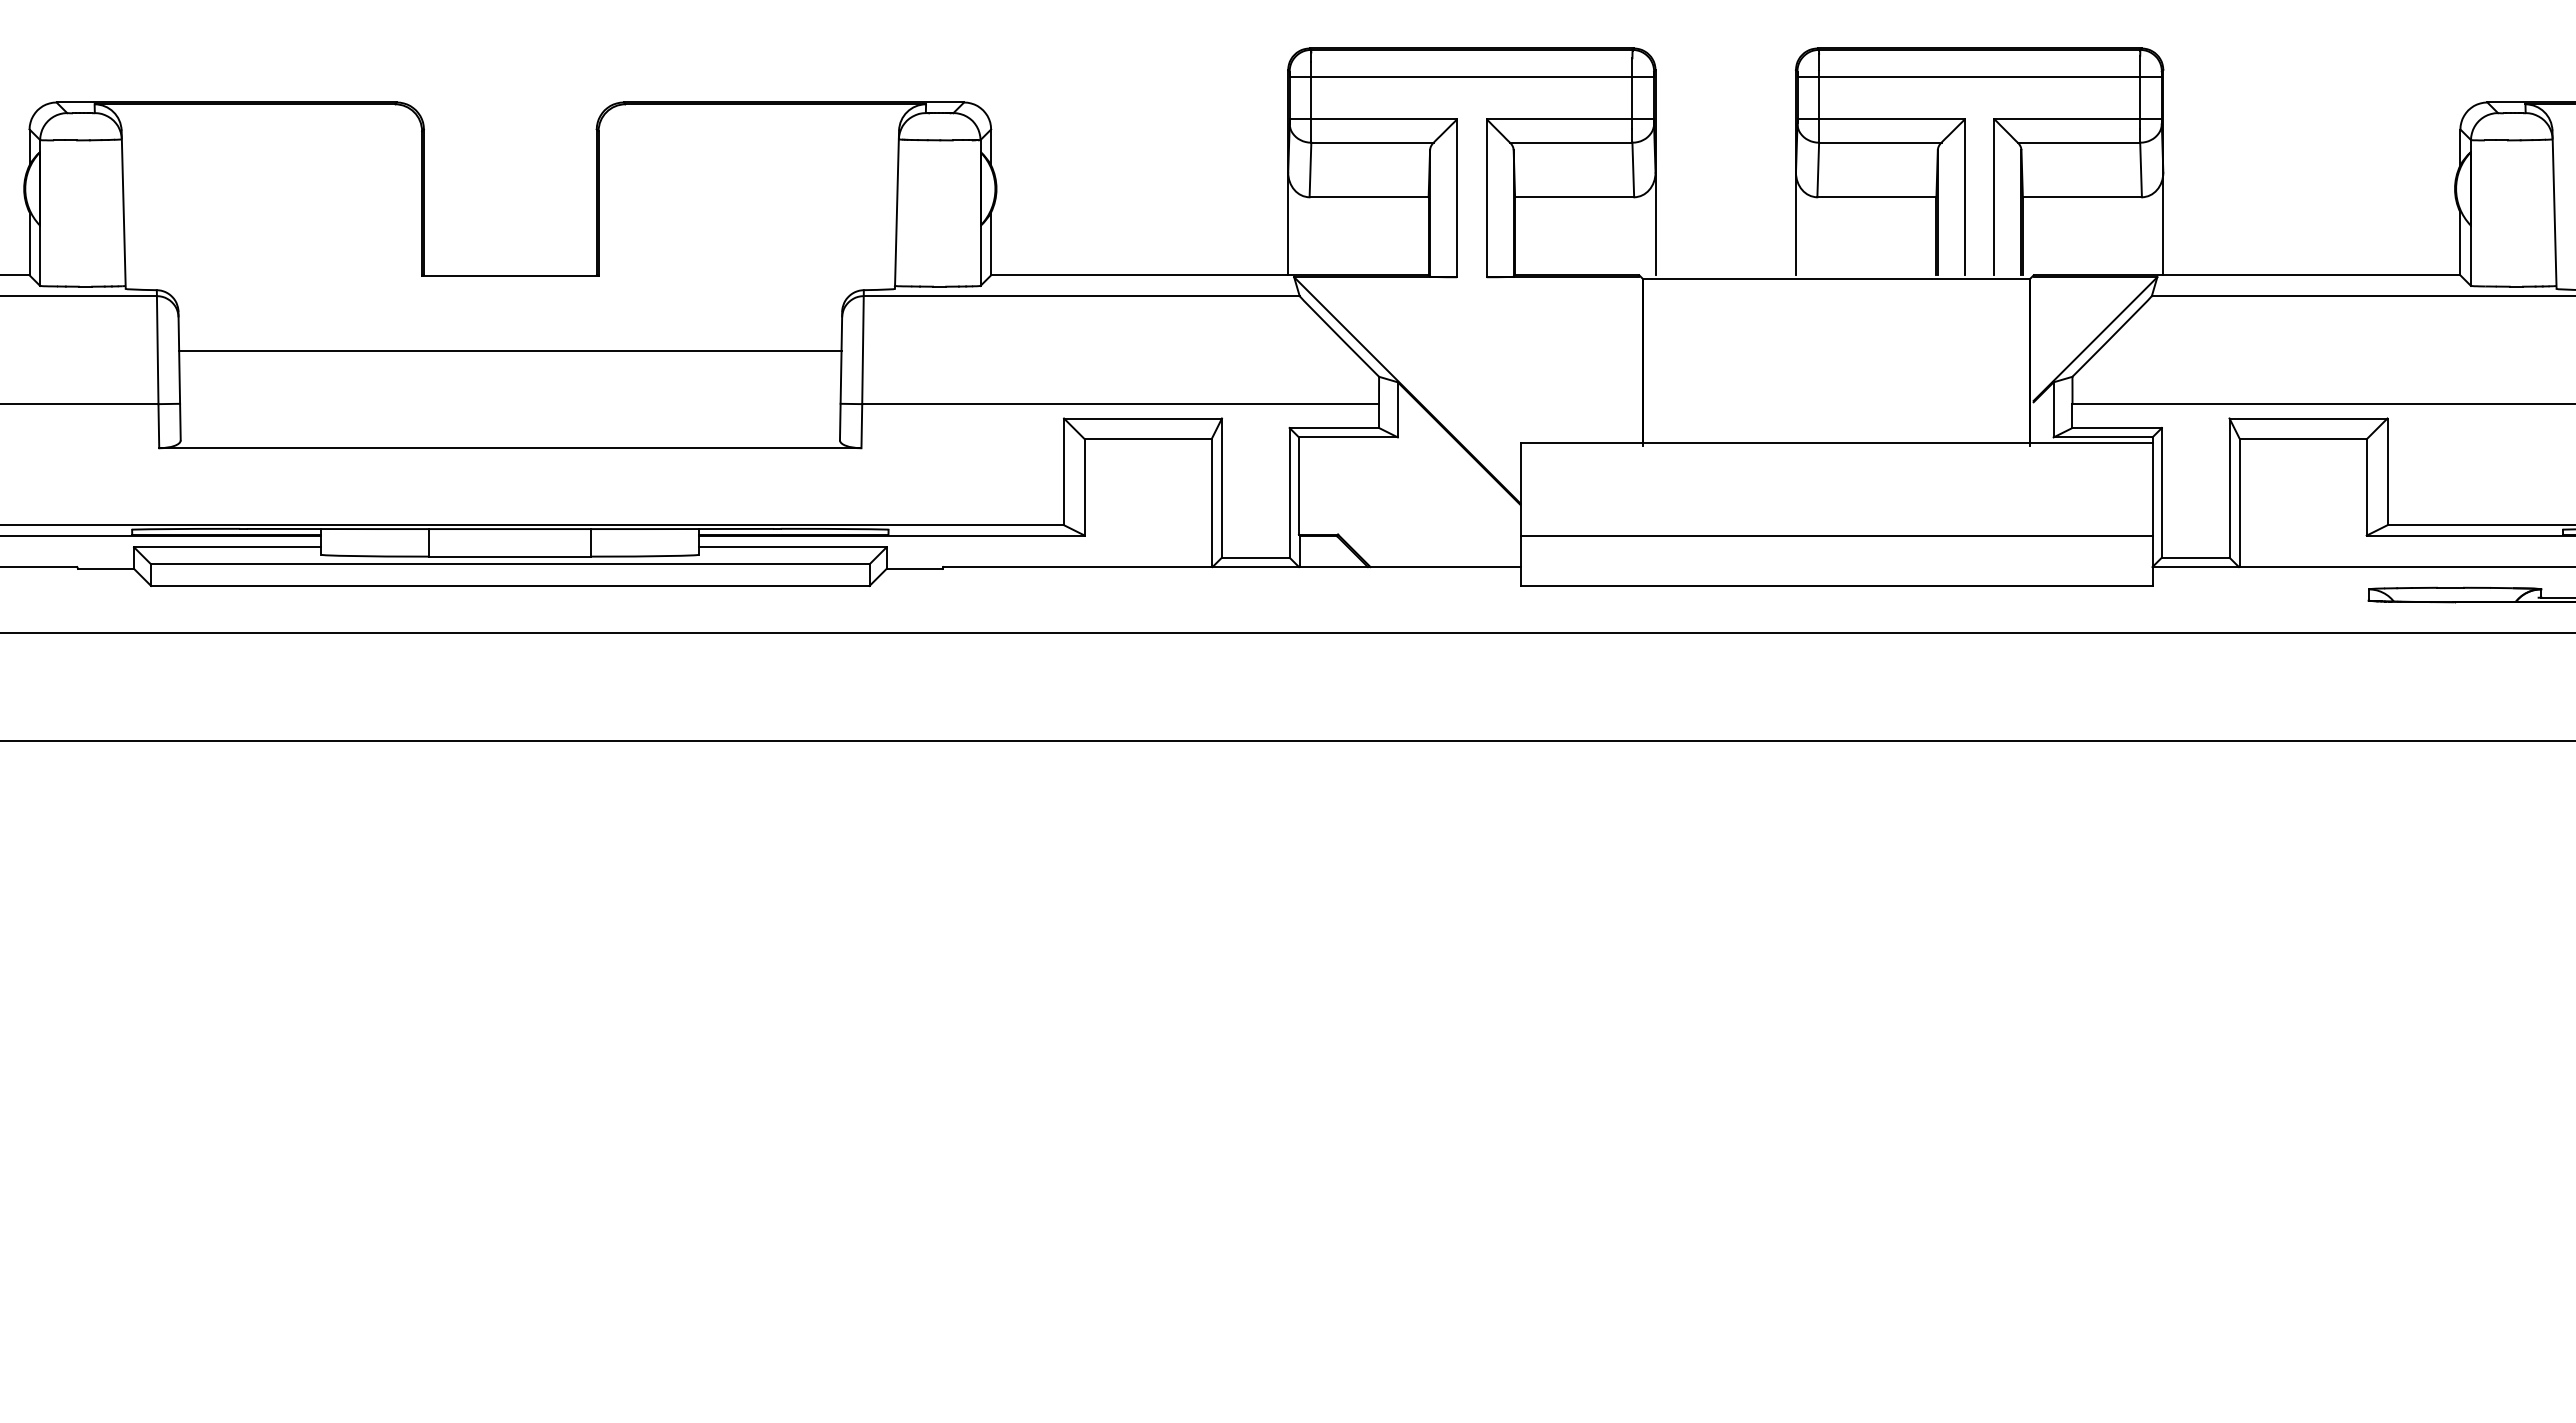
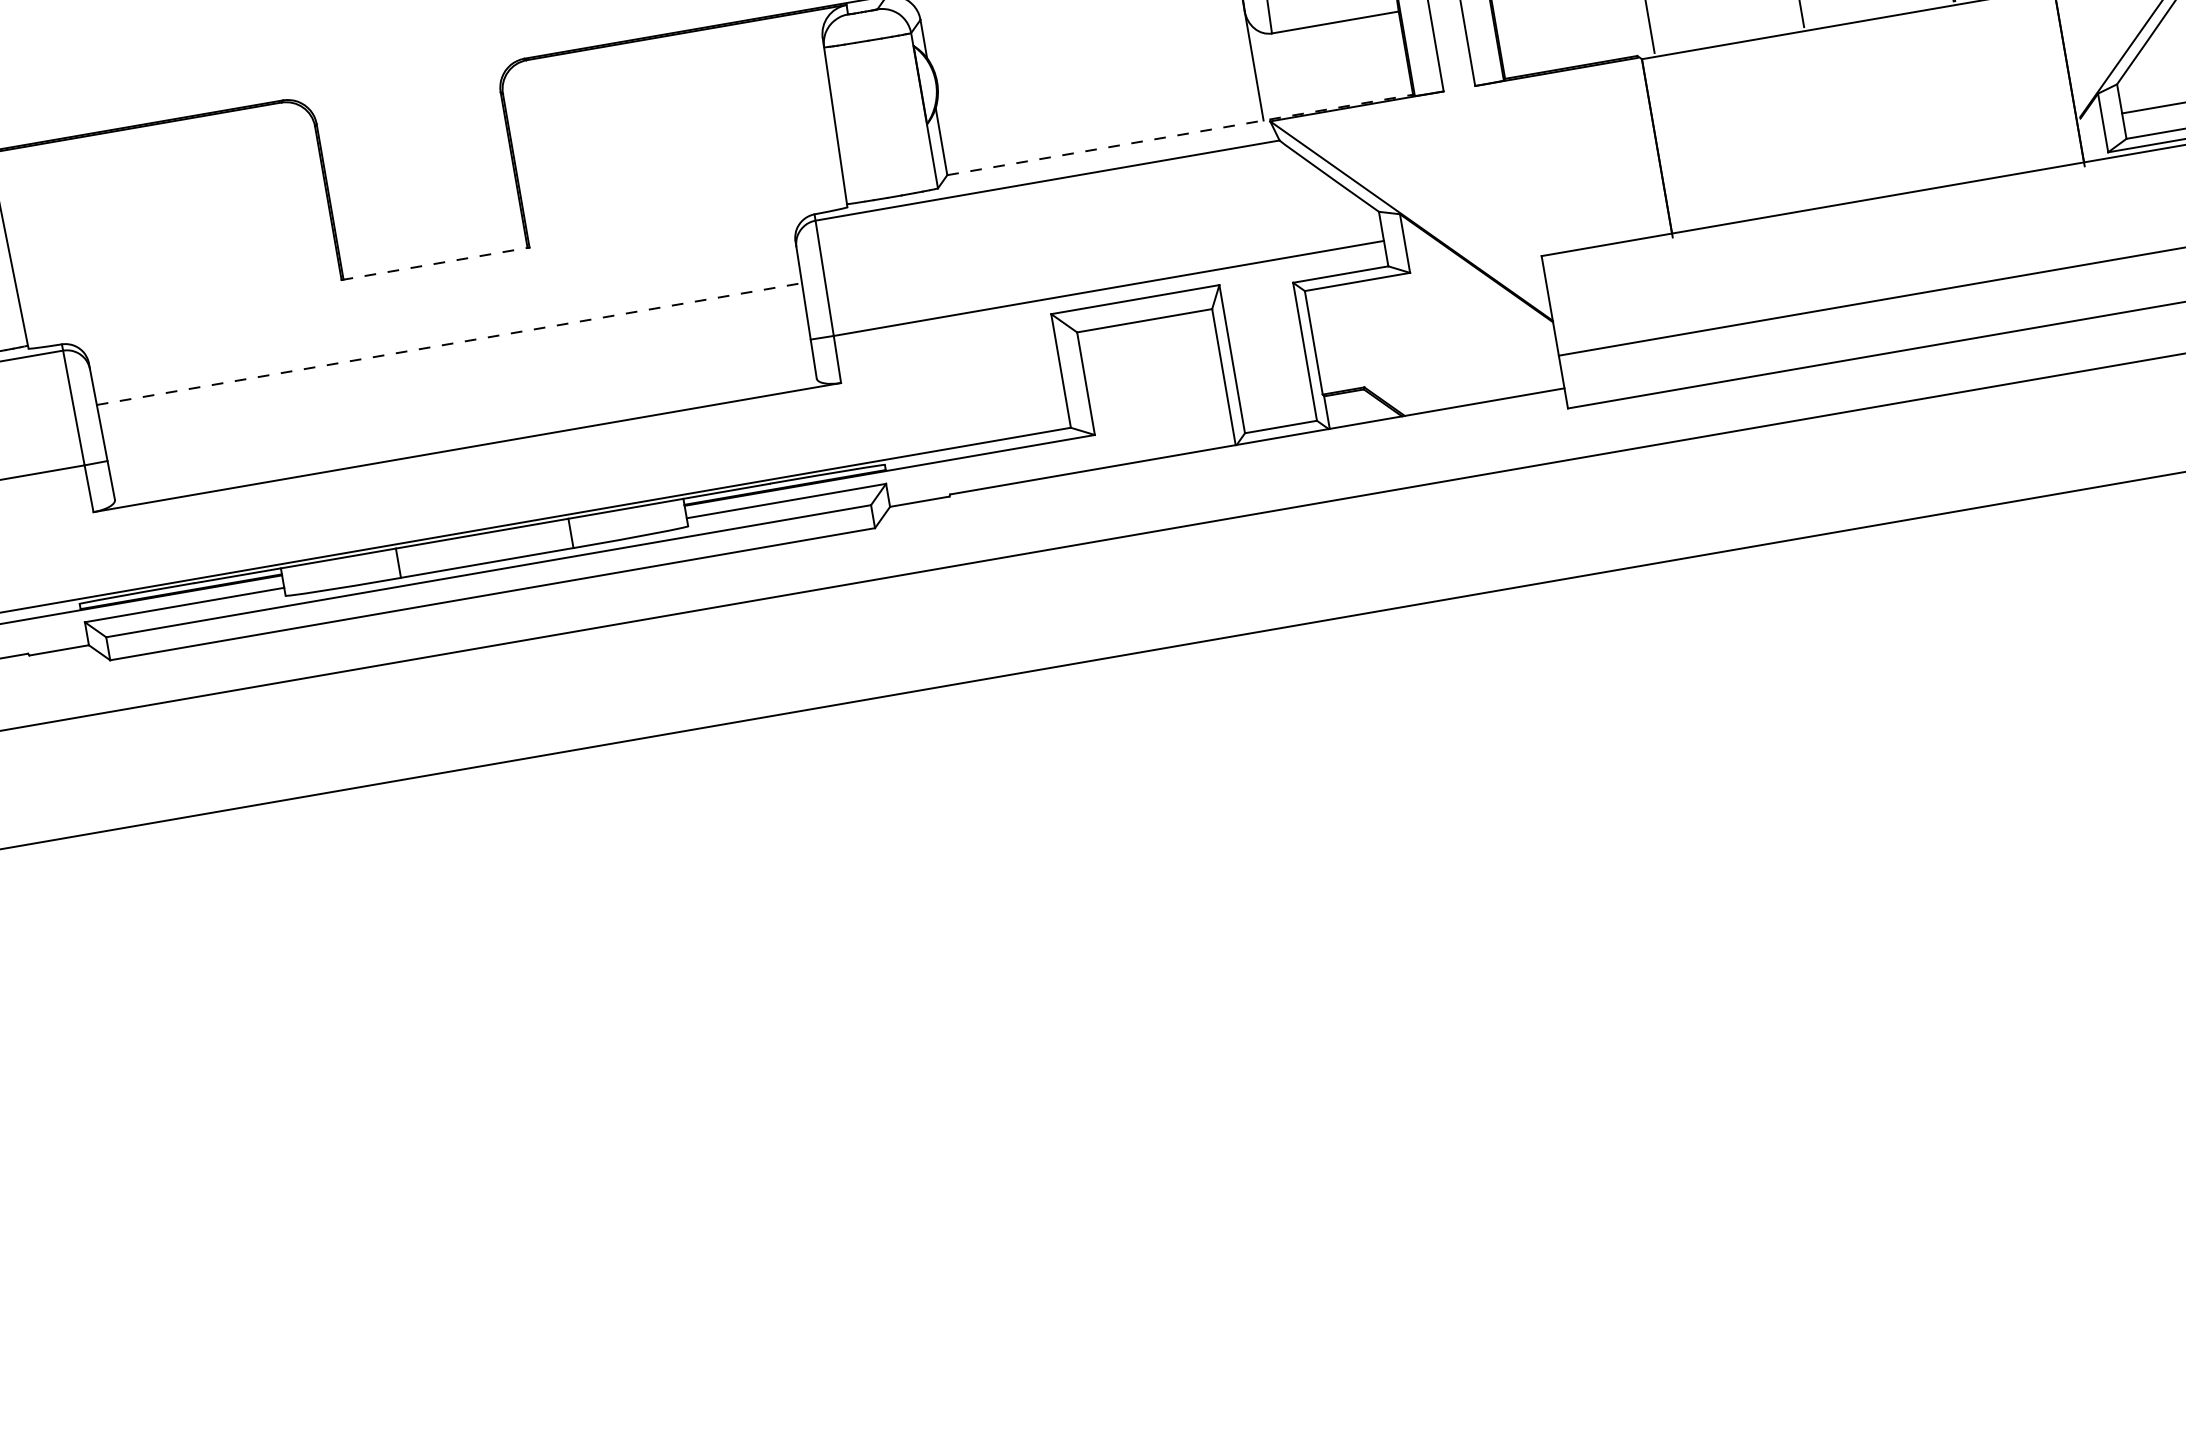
line: (510, 275) -> (435, 263), solid -> dashed
line: (1209, 275) -> (1179, 135), solid -> dashed
line: (510, 350) -> (449, 343), solid -> dashed

